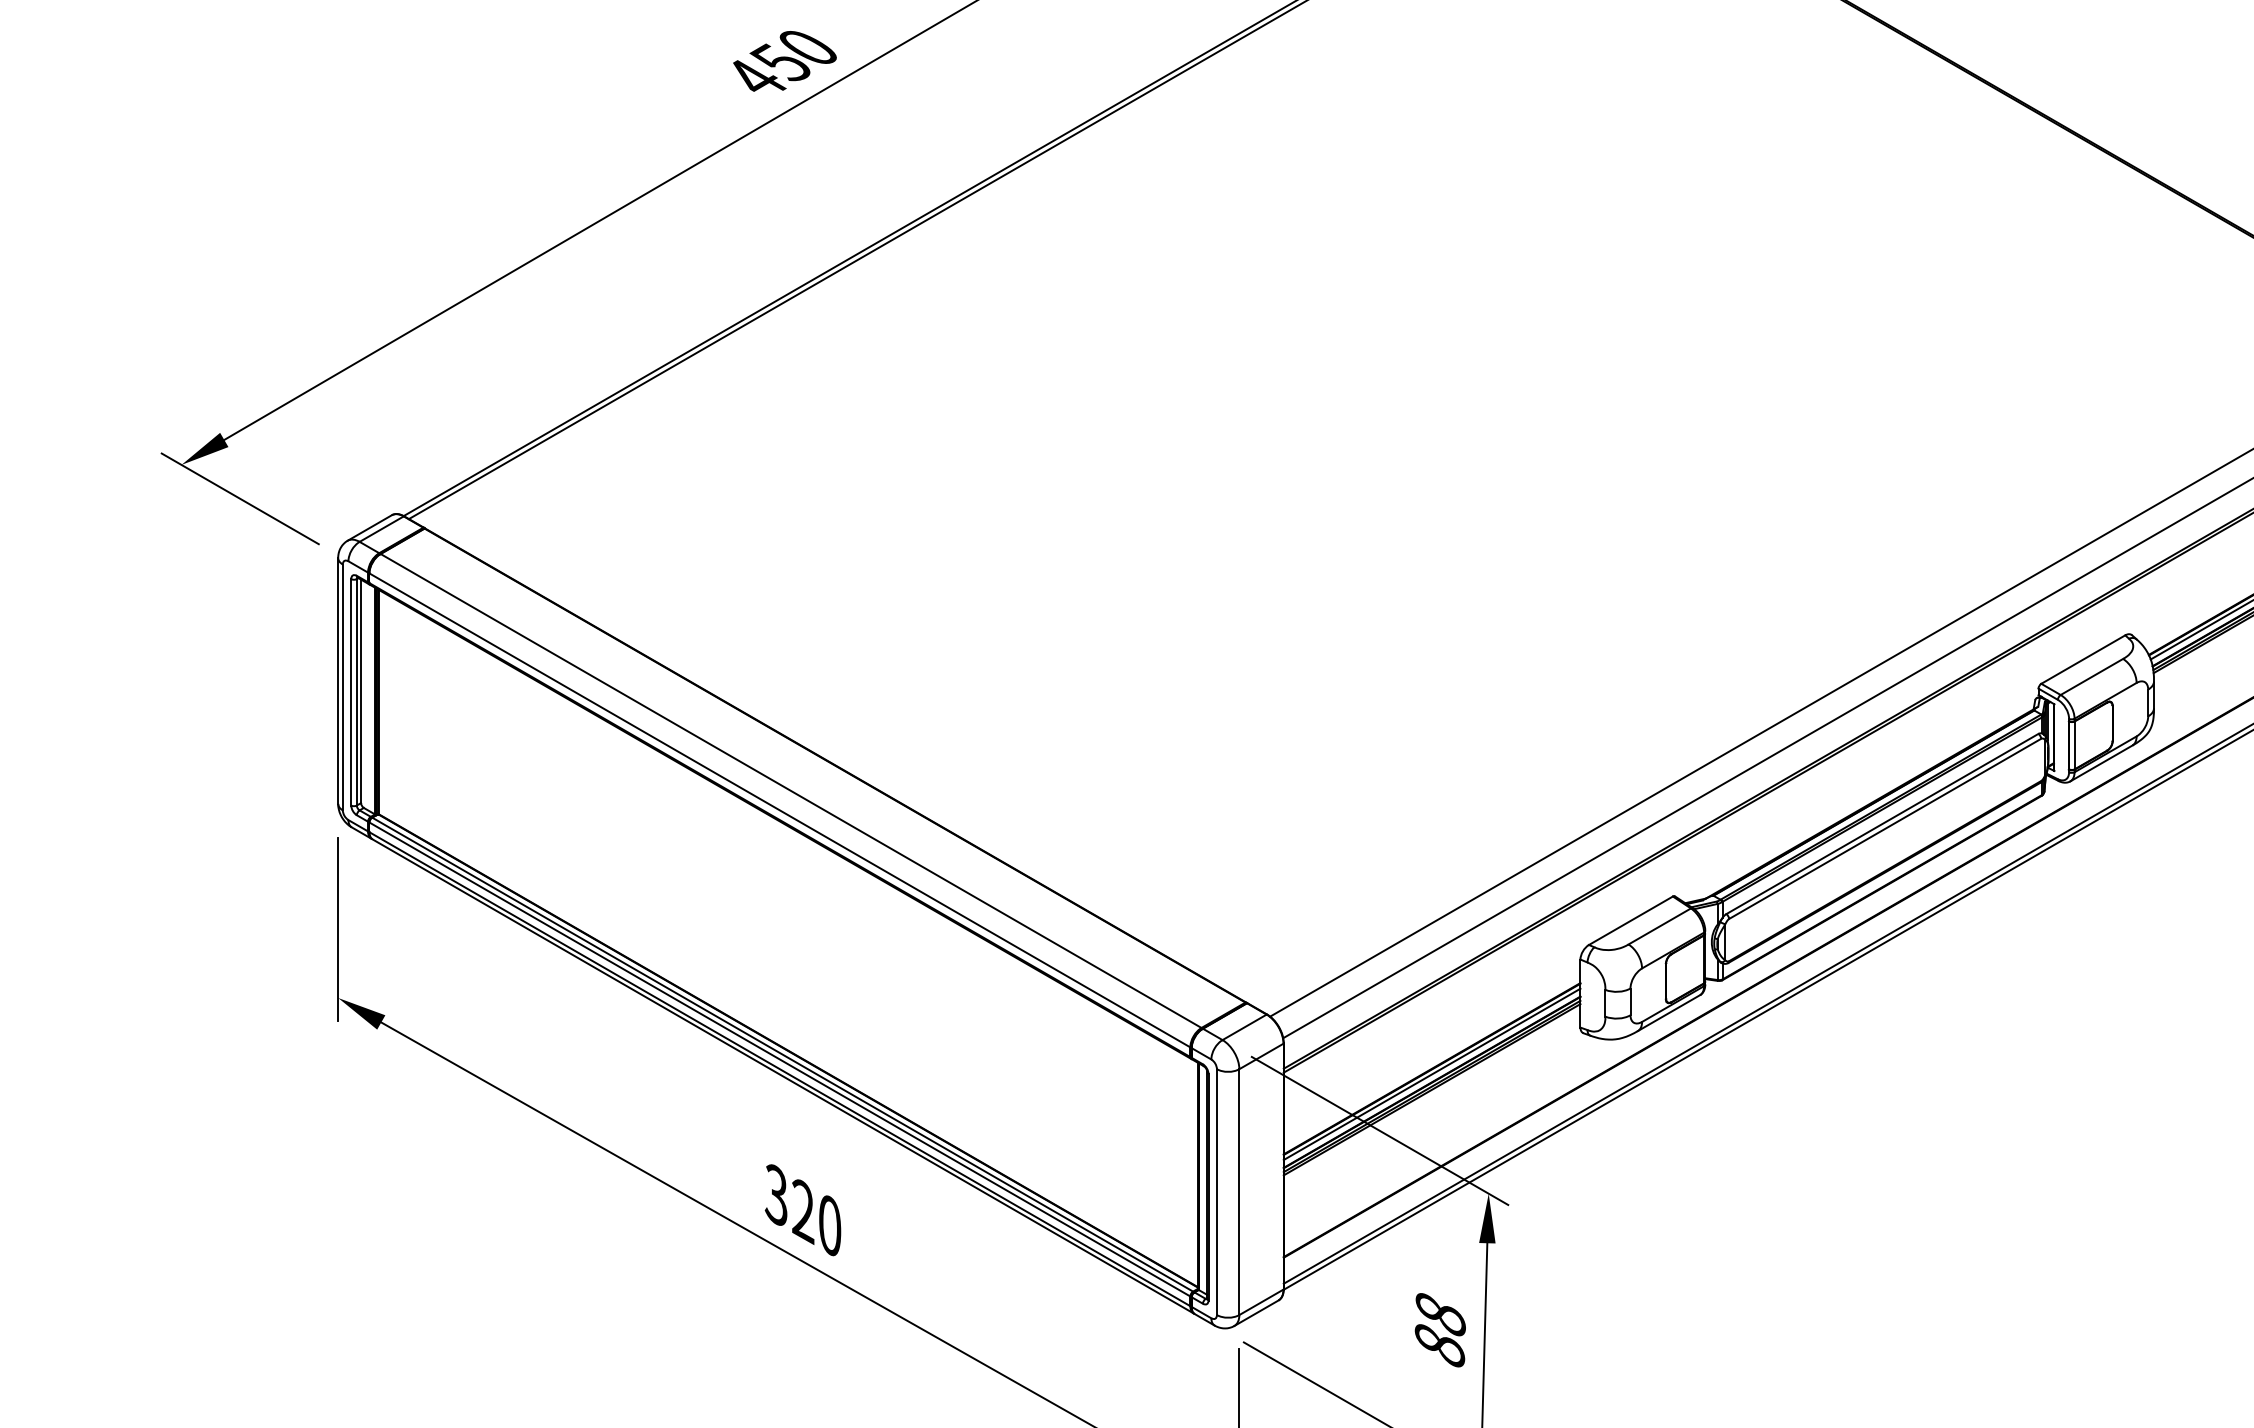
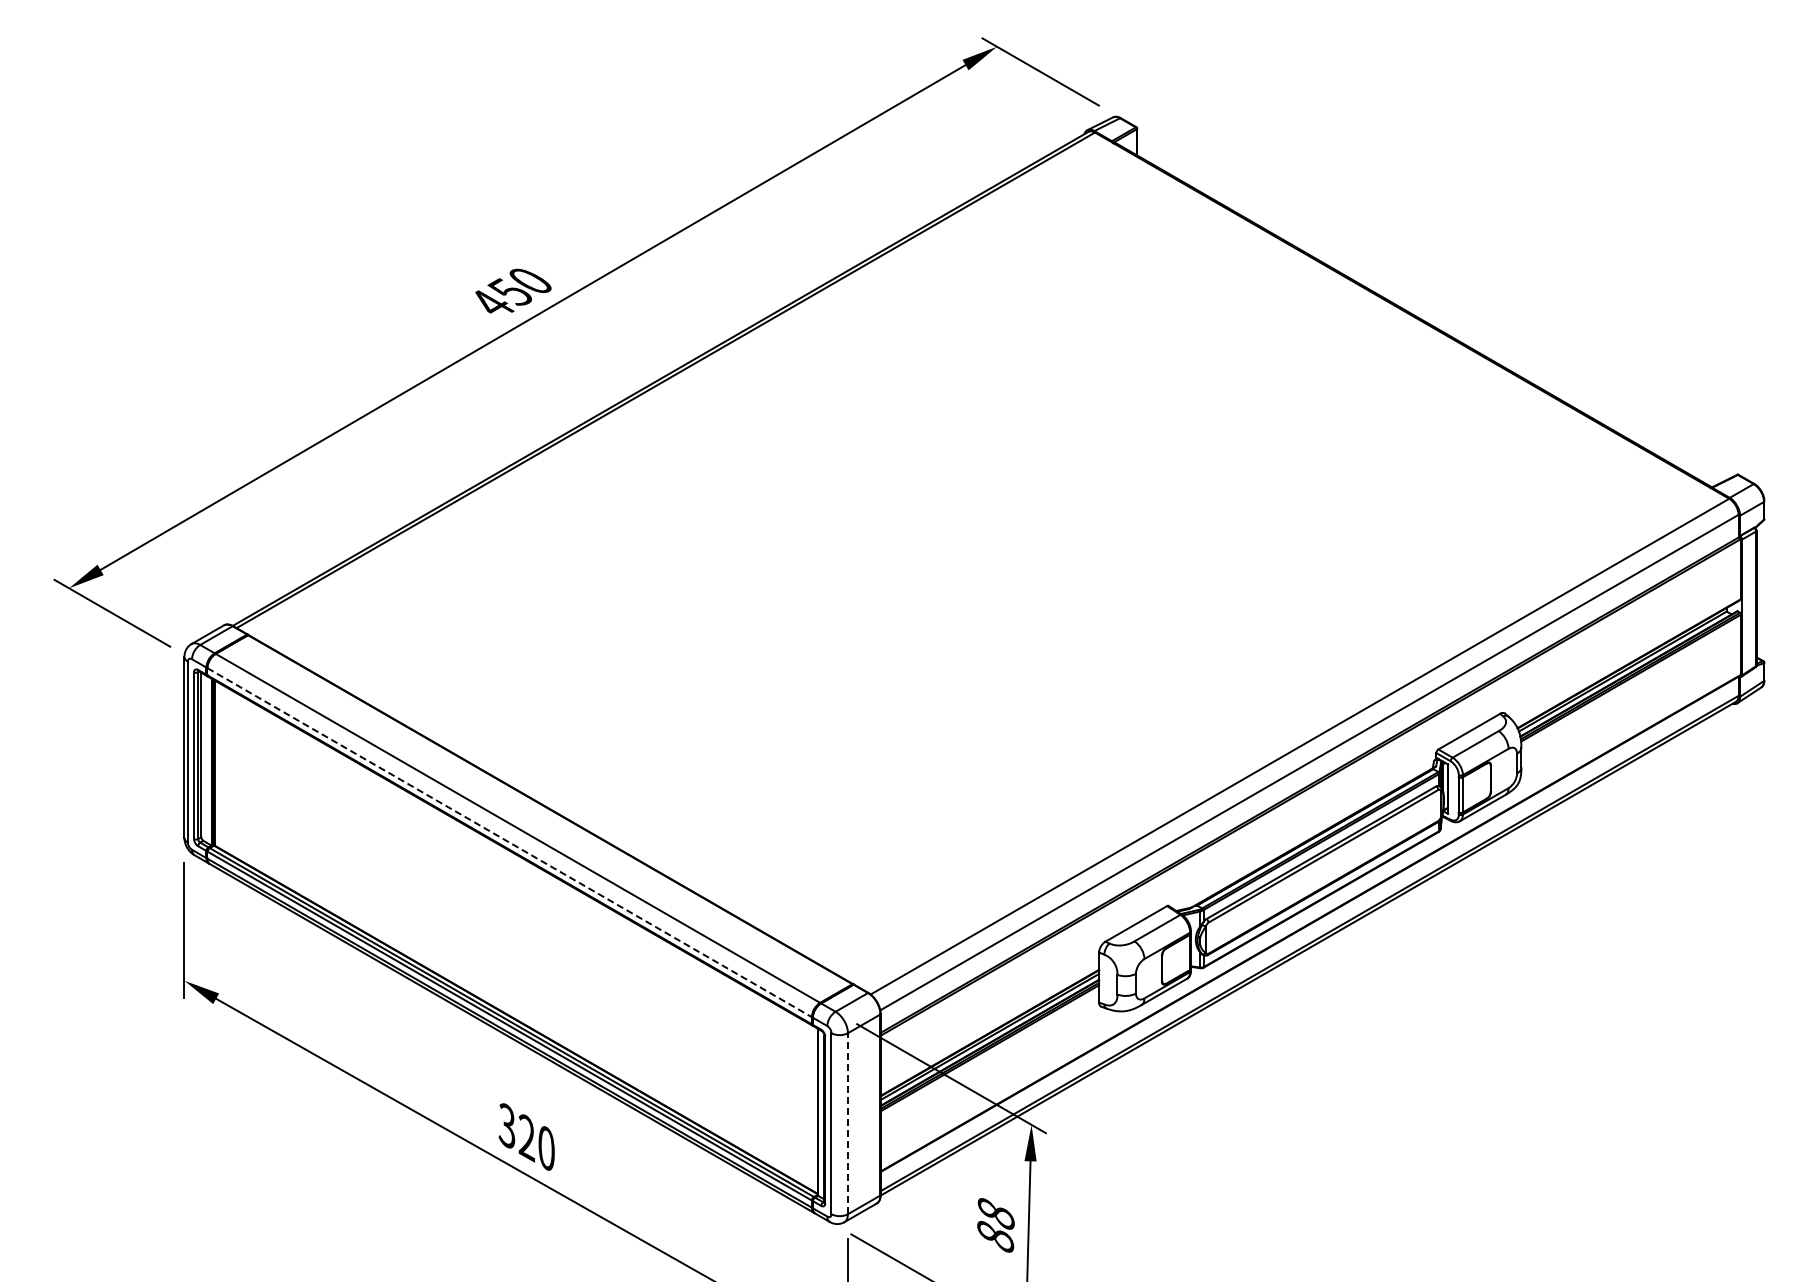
line: (779, 810) -> (509, 842), solid -> dashed
line: (1238, 1191) -> (847, 1123), solid -> dashed

